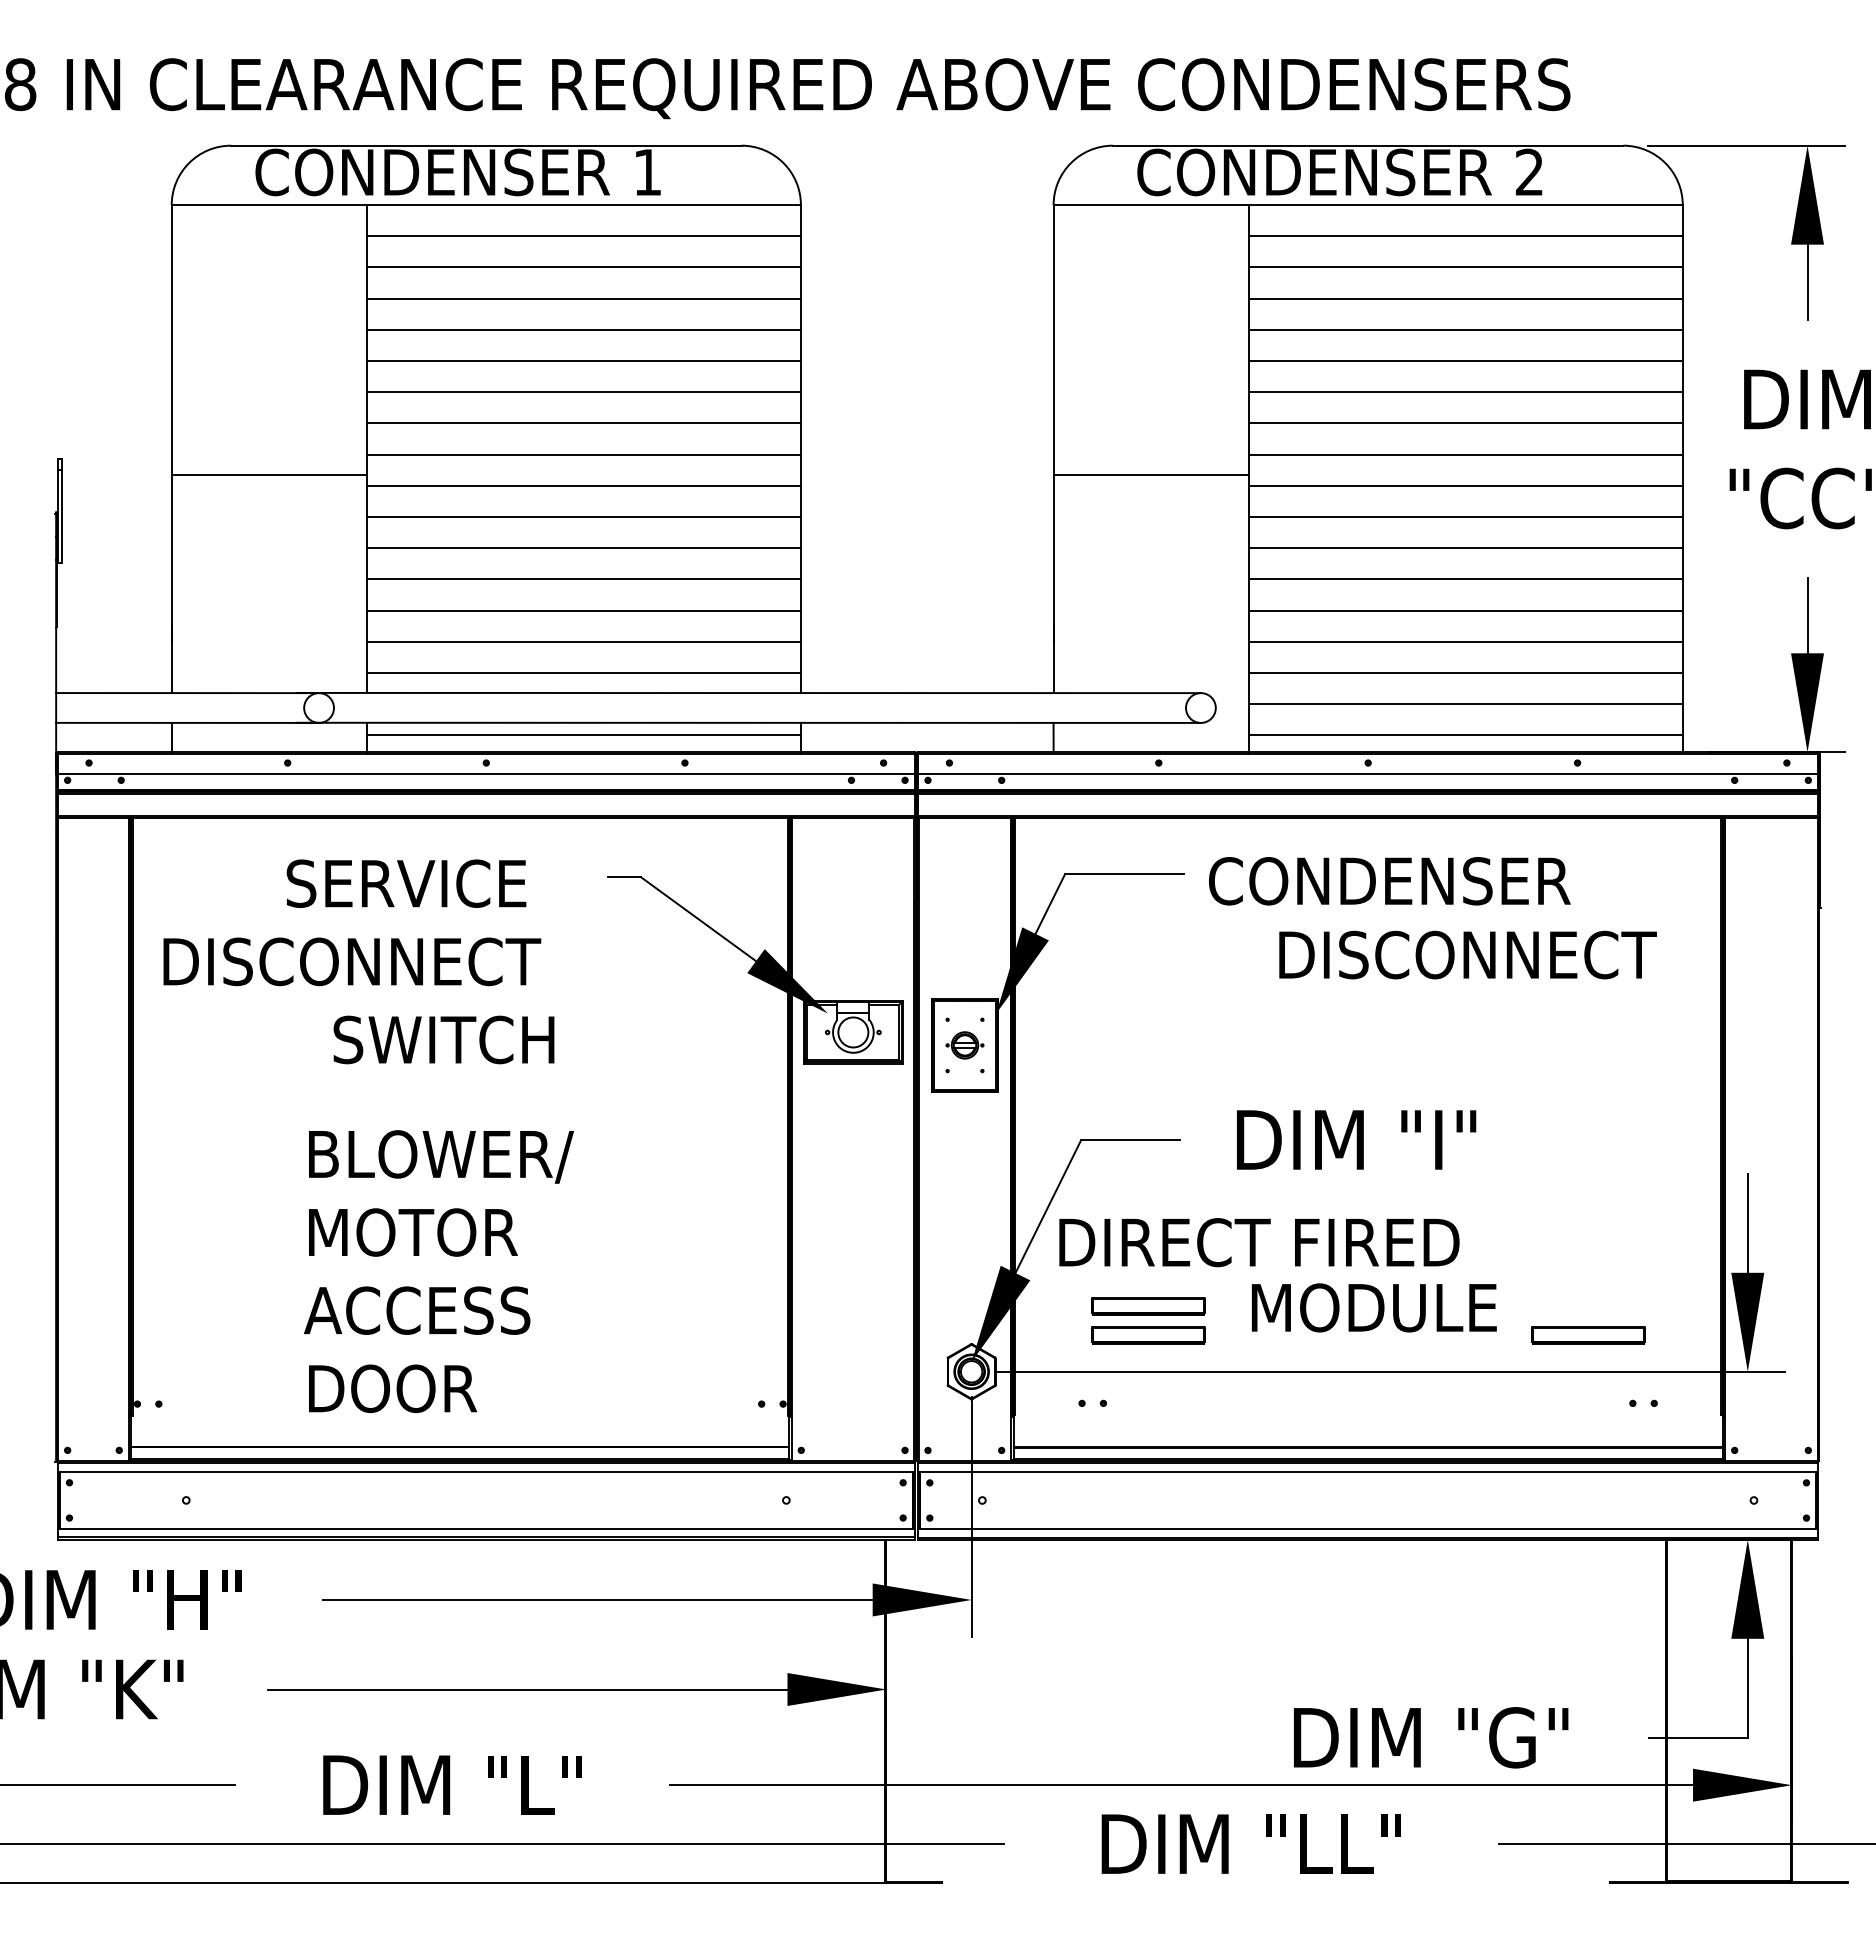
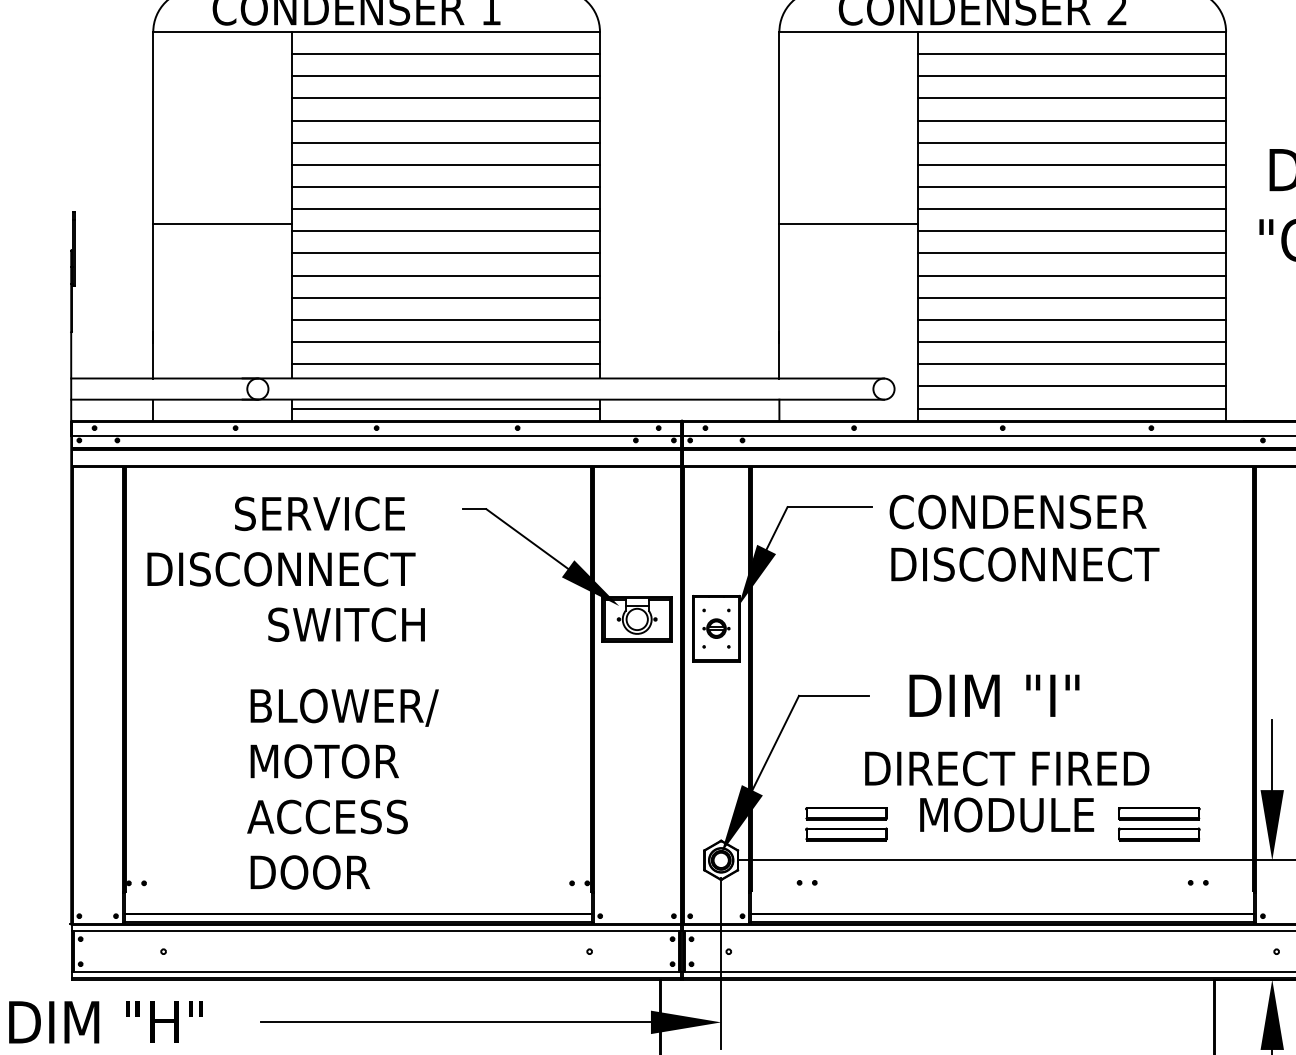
text: (1467, 954) -> (1024, 564), moved
text: (1259, 1242) -> (1007, 768), moved
part: (1588, 1306) -> (1159, 814), added

